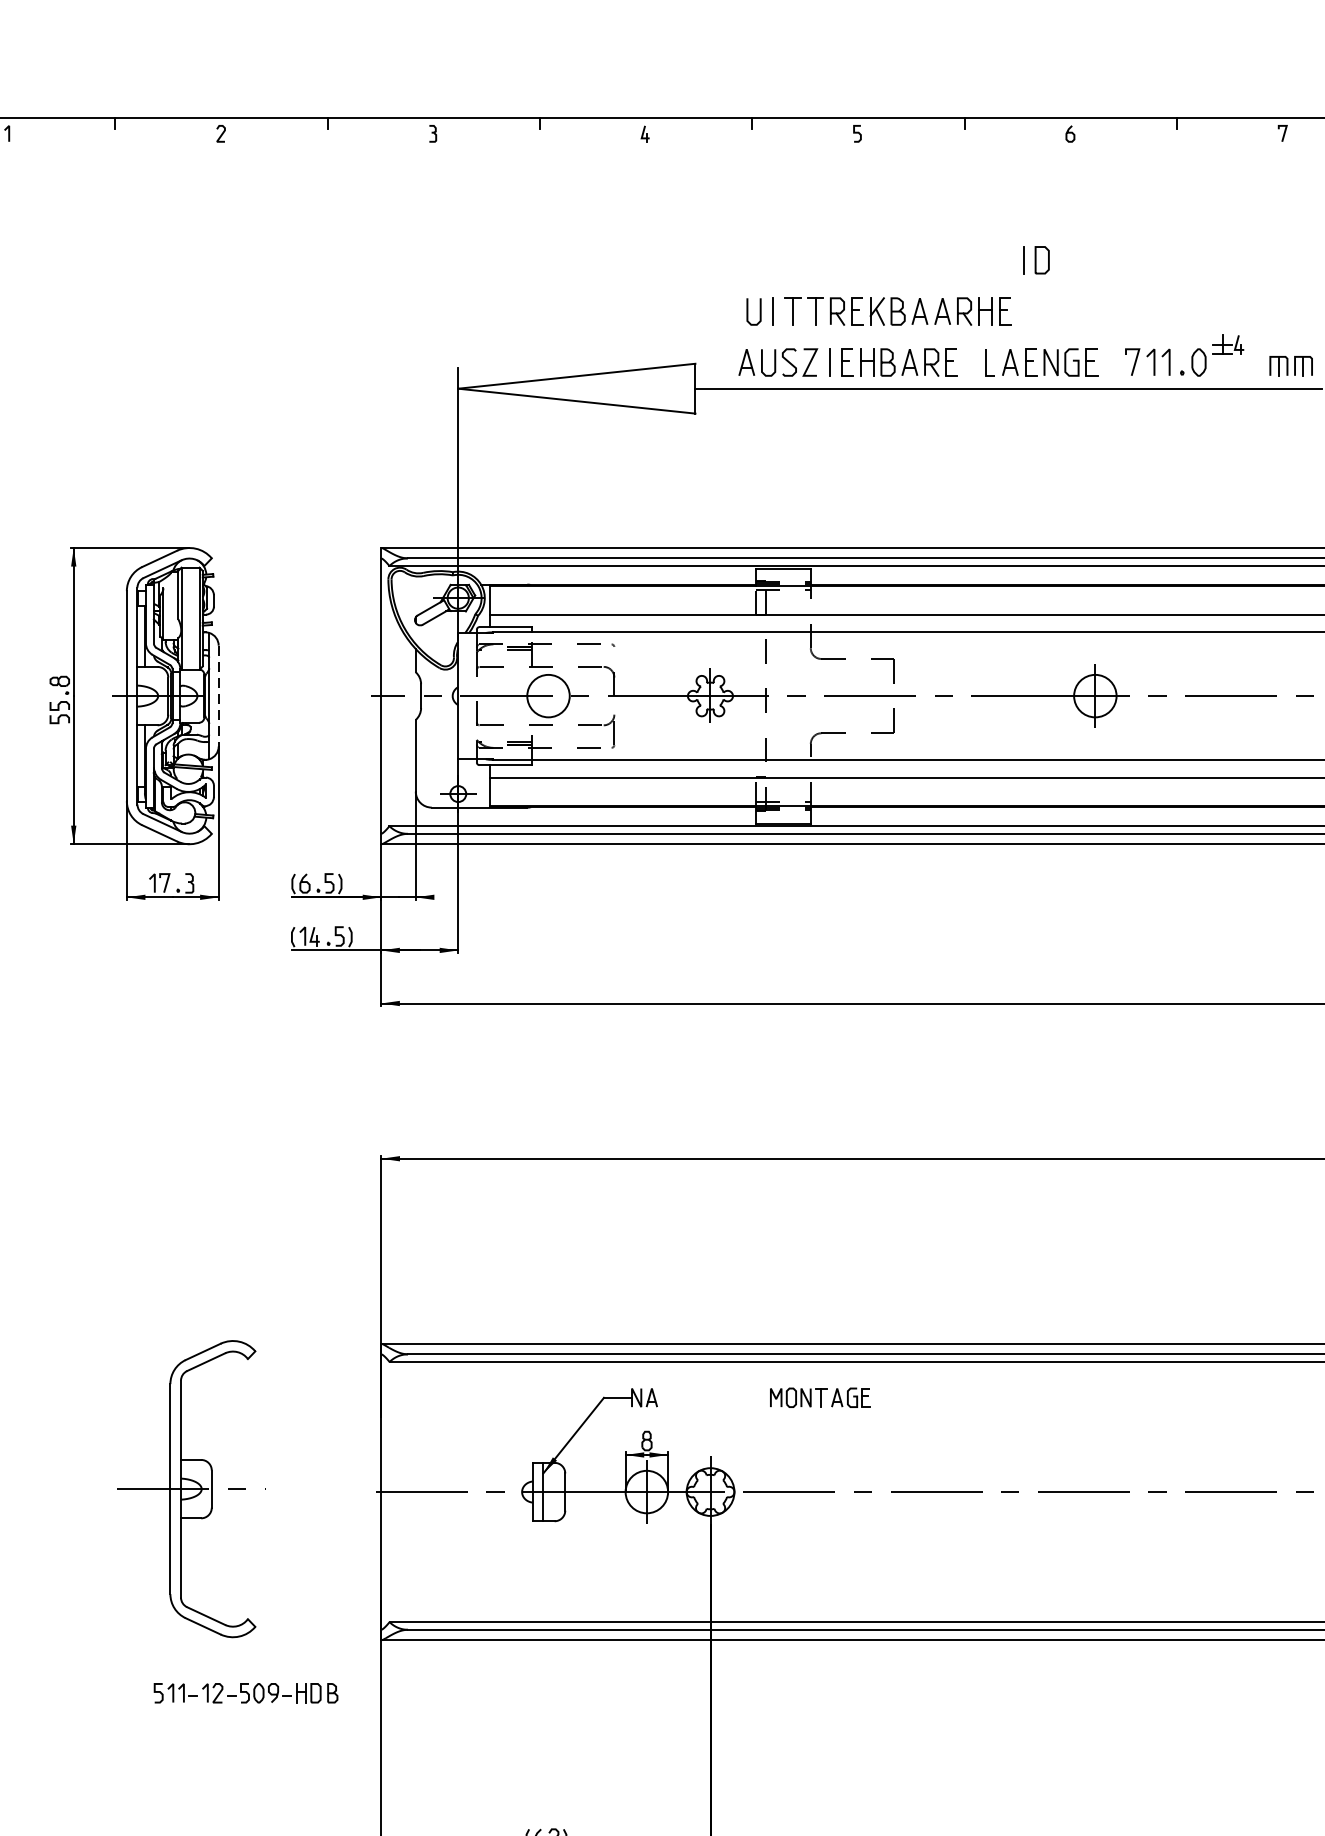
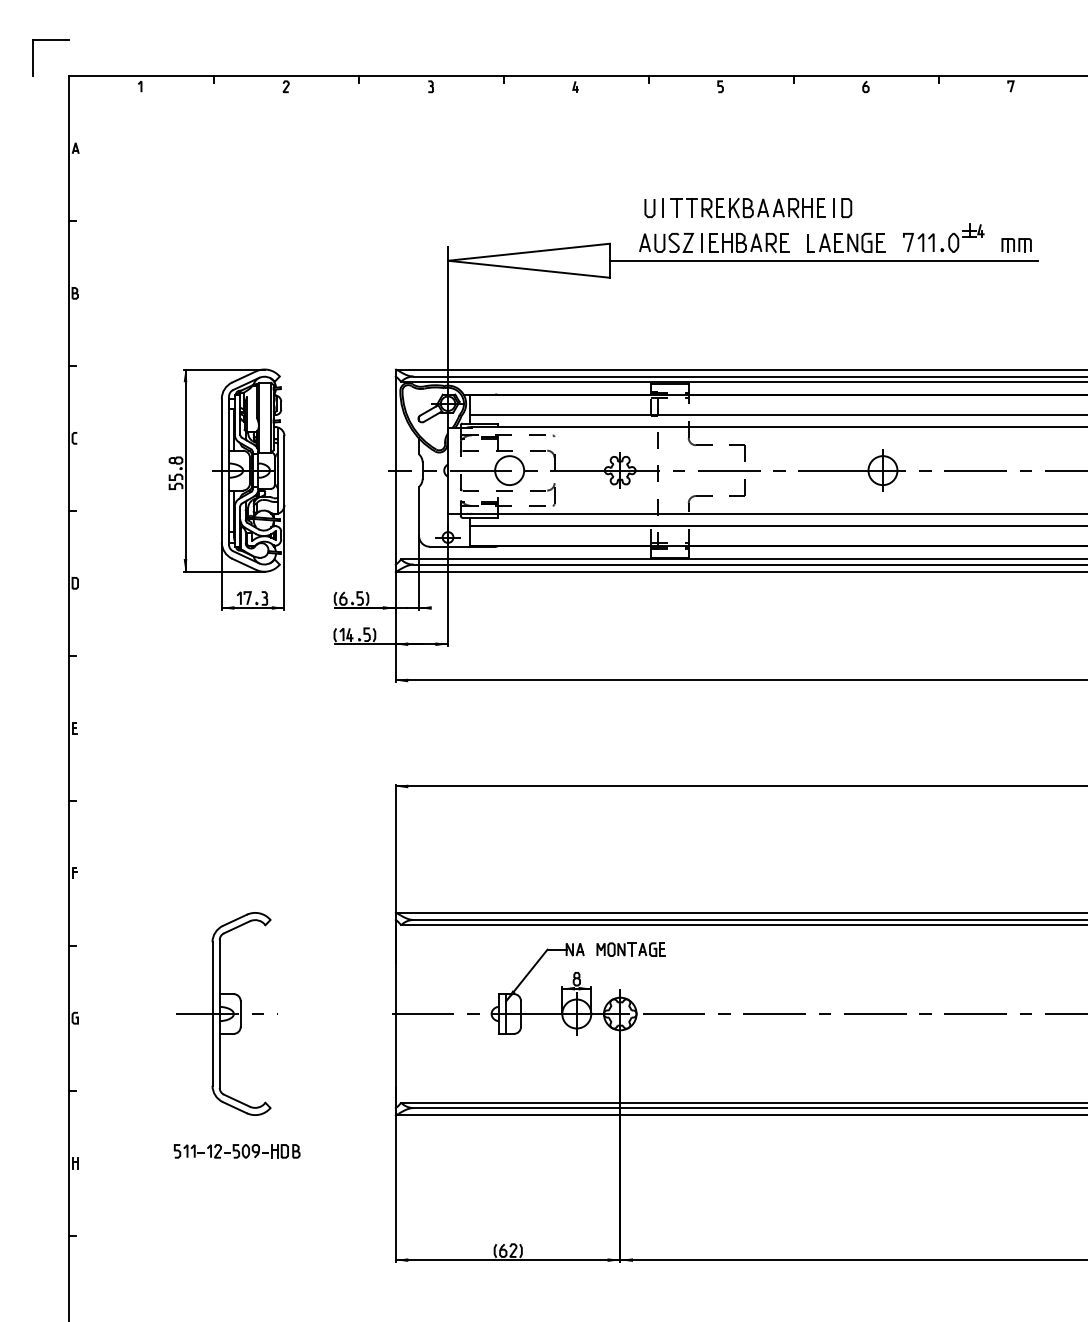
part: (1036, 259) -> (842, 207), moved
line: (218, 697) -> (284, 471), dashed -> solid
part: (819, 1397) -> (630, 949), moved
part: (190, 1488) -> (226, 1013), moved
part: (245, 1693) -> (236, 1151), moved

